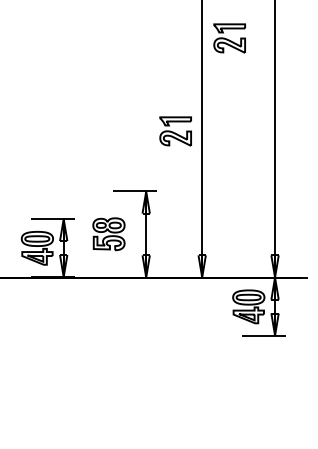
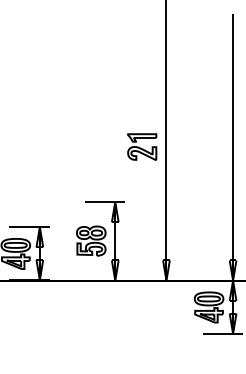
part: (229, 38) -> (191, 62), removed
part: (108, 234) -> (90, 241), moved

